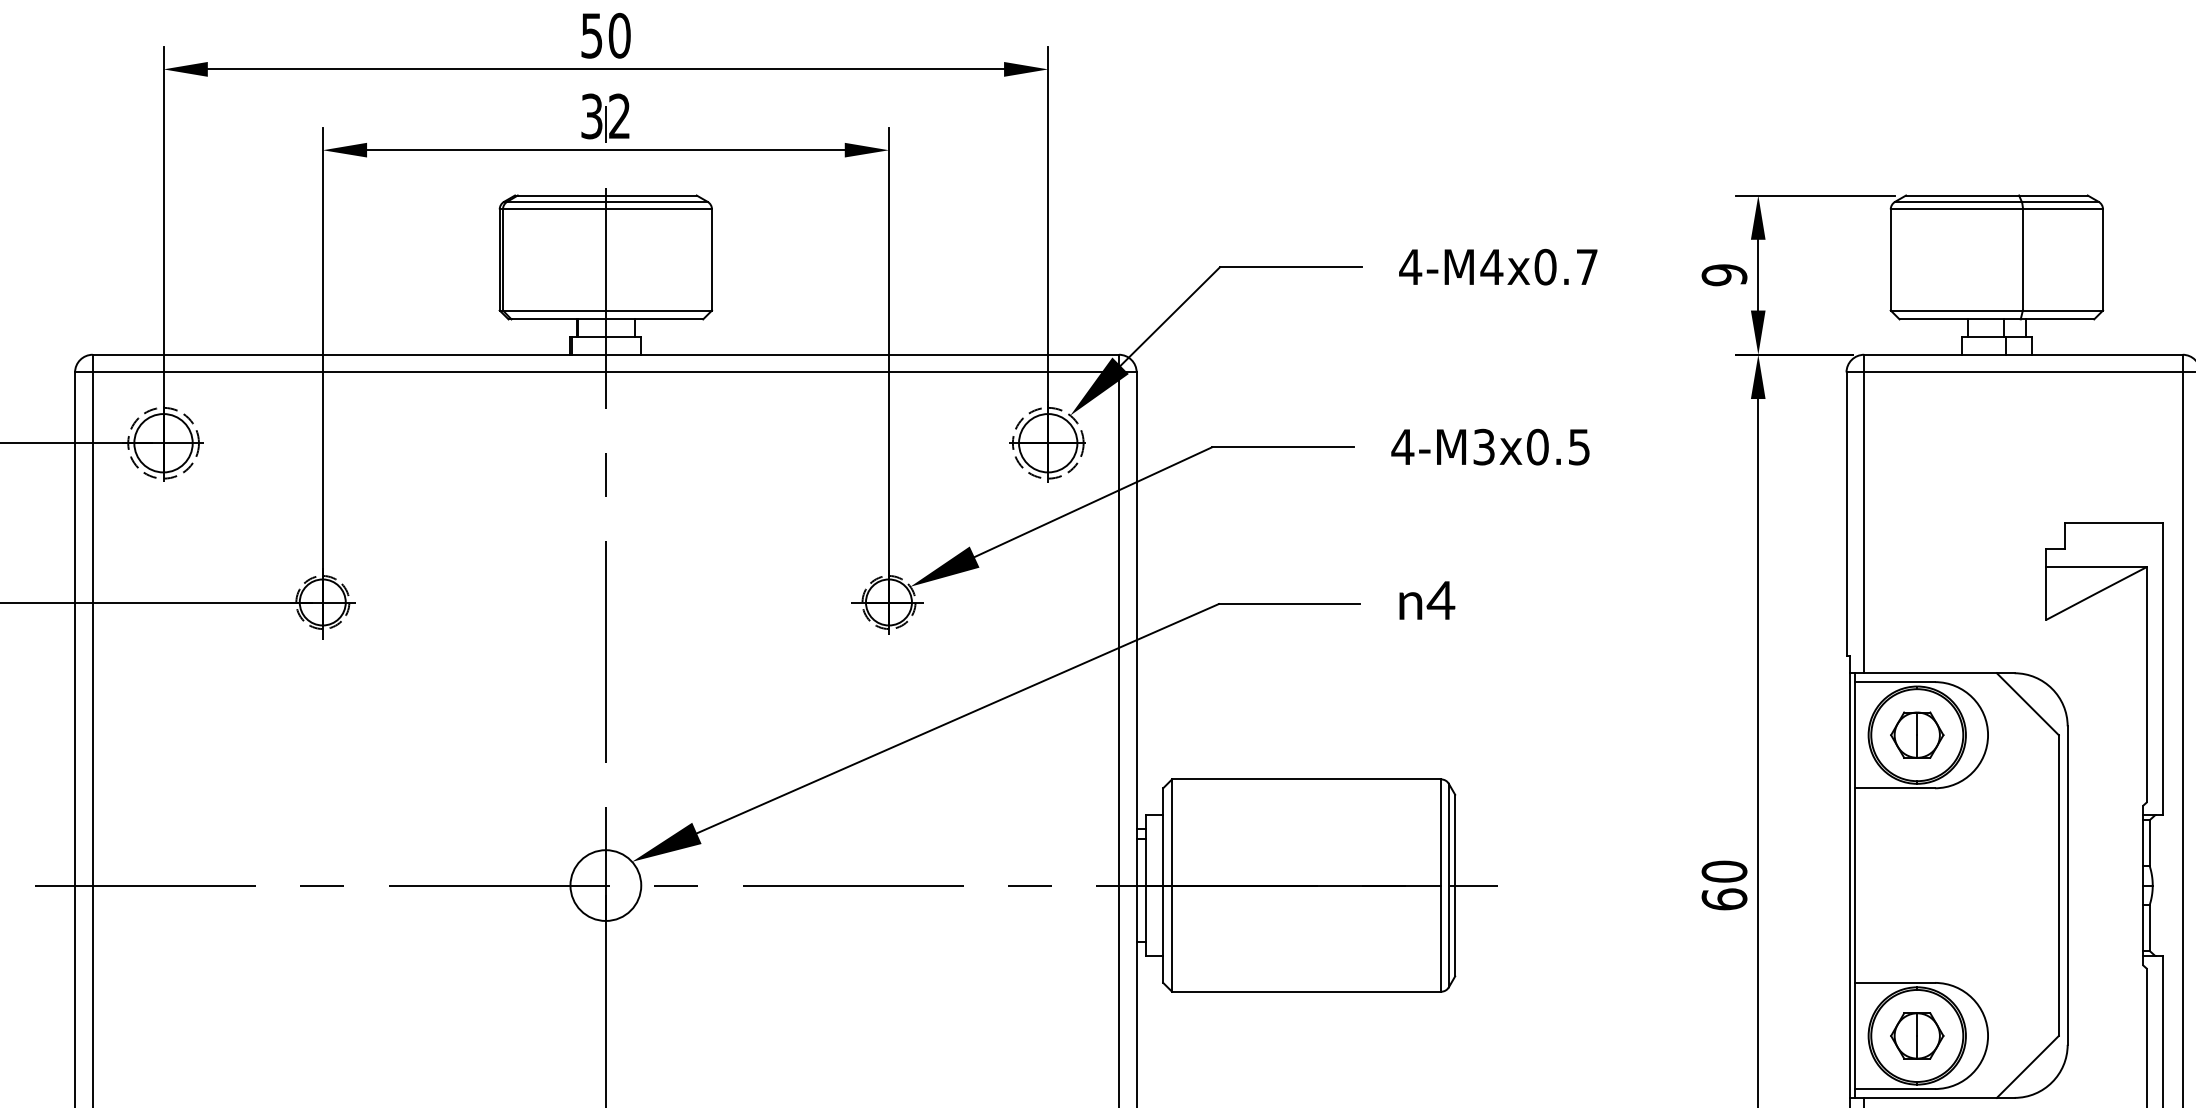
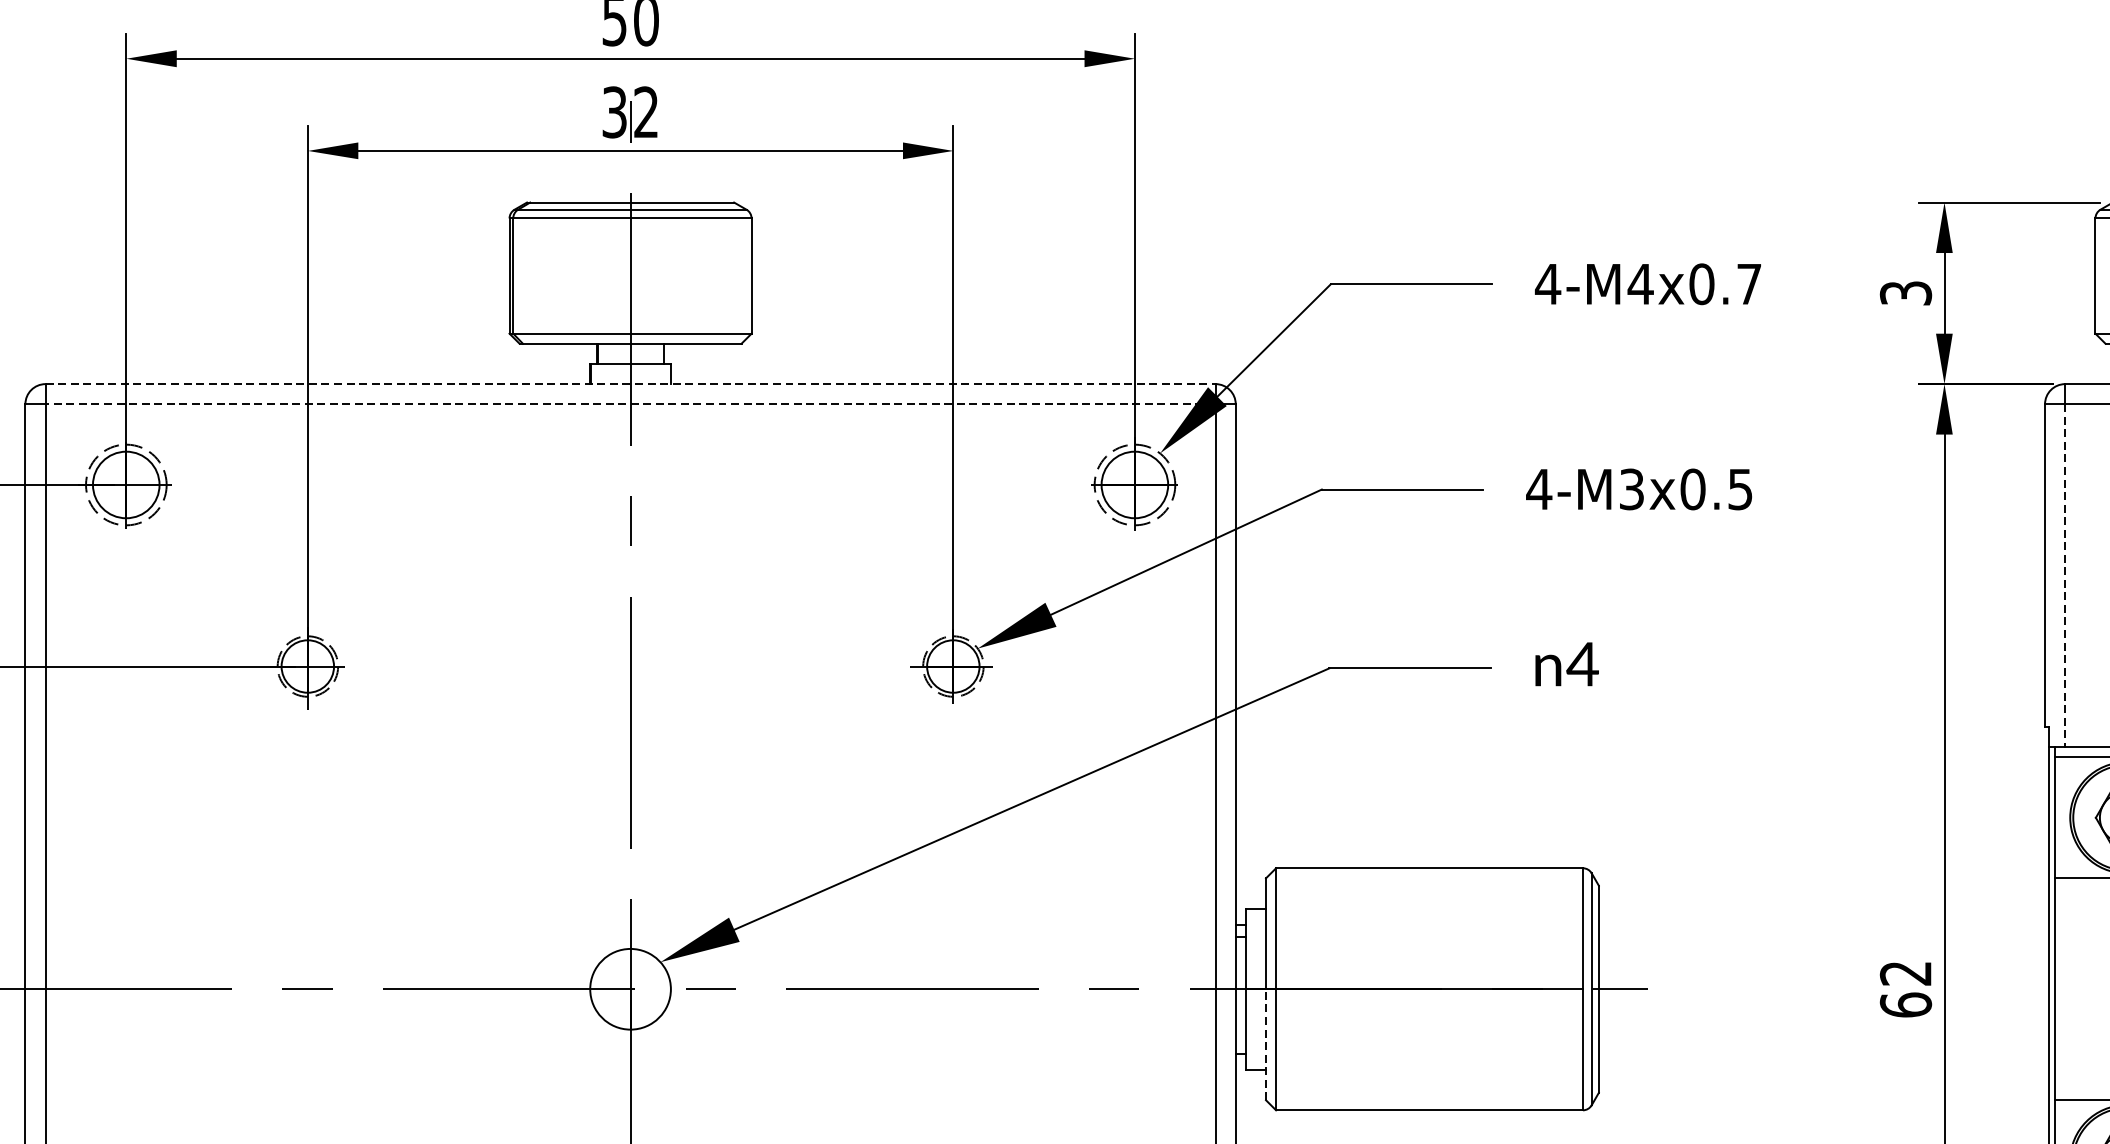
text: (1724, 275) -> (1905, 293), 9 -> 3
line: (606, 354) -> (631, 383), solid -> dashed
line: (605, 372) -> (630, 404), solid -> dashed
line: (1864, 523) -> (2065, 576), solid -> dashed
text: (1724, 871) -> (1905, 973), 60 -> 62
line: (1163, 934) -> (1266, 1045), solid -> dashed

